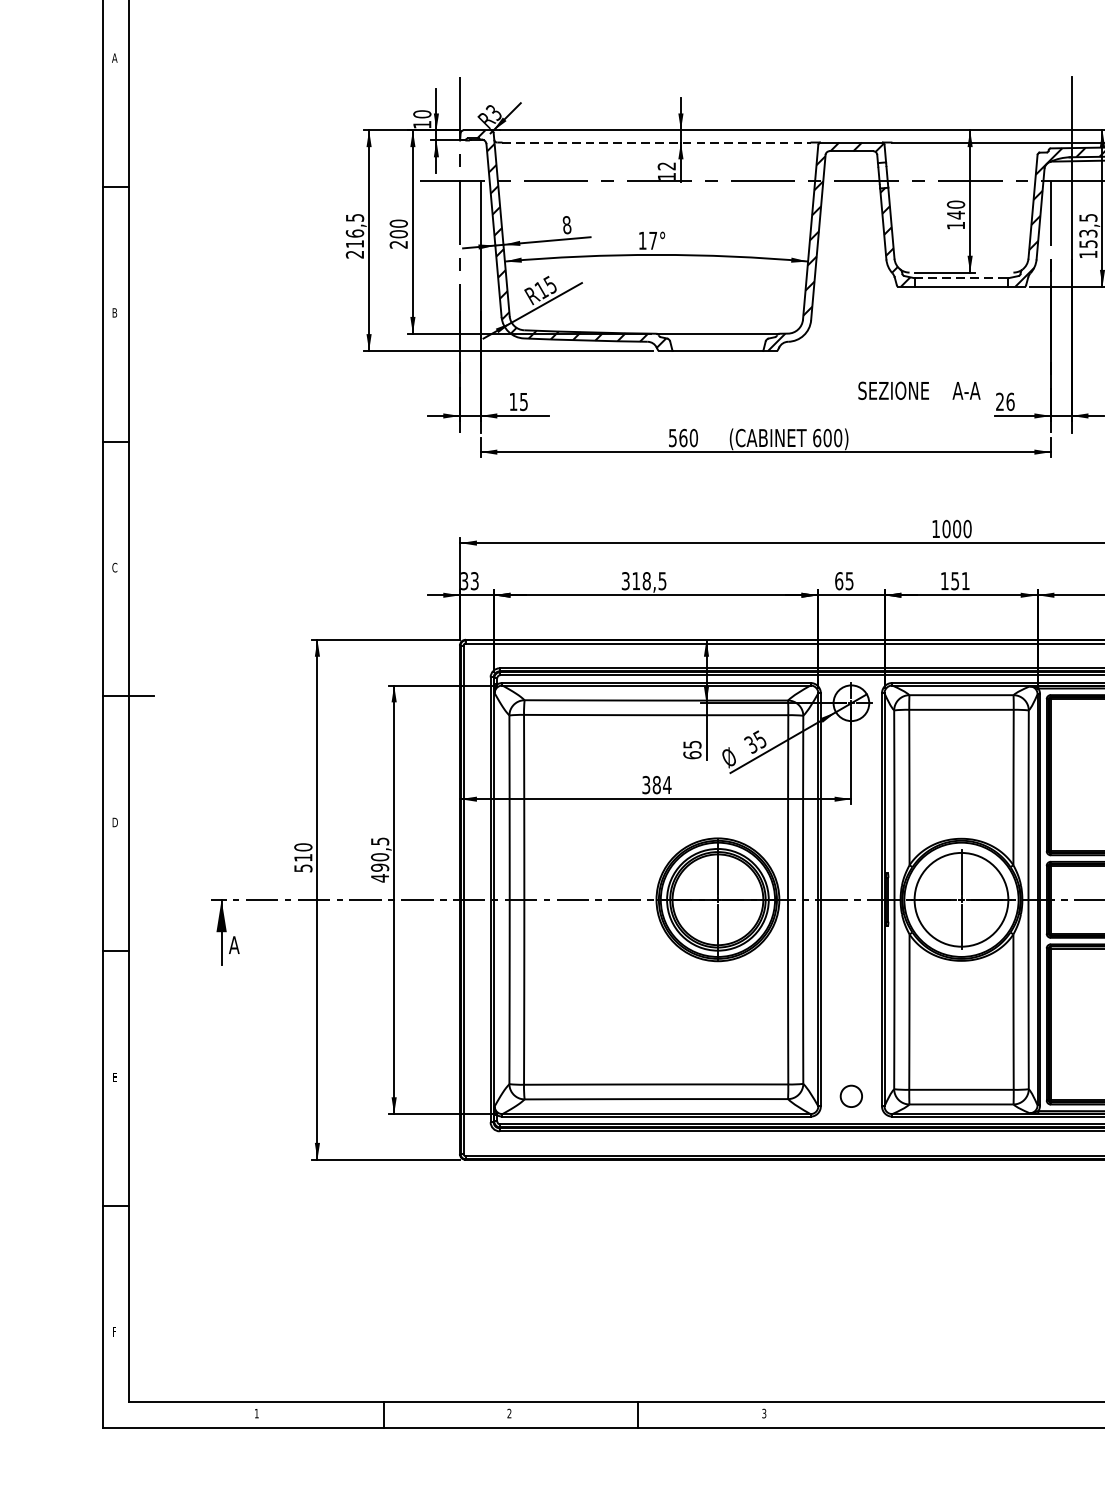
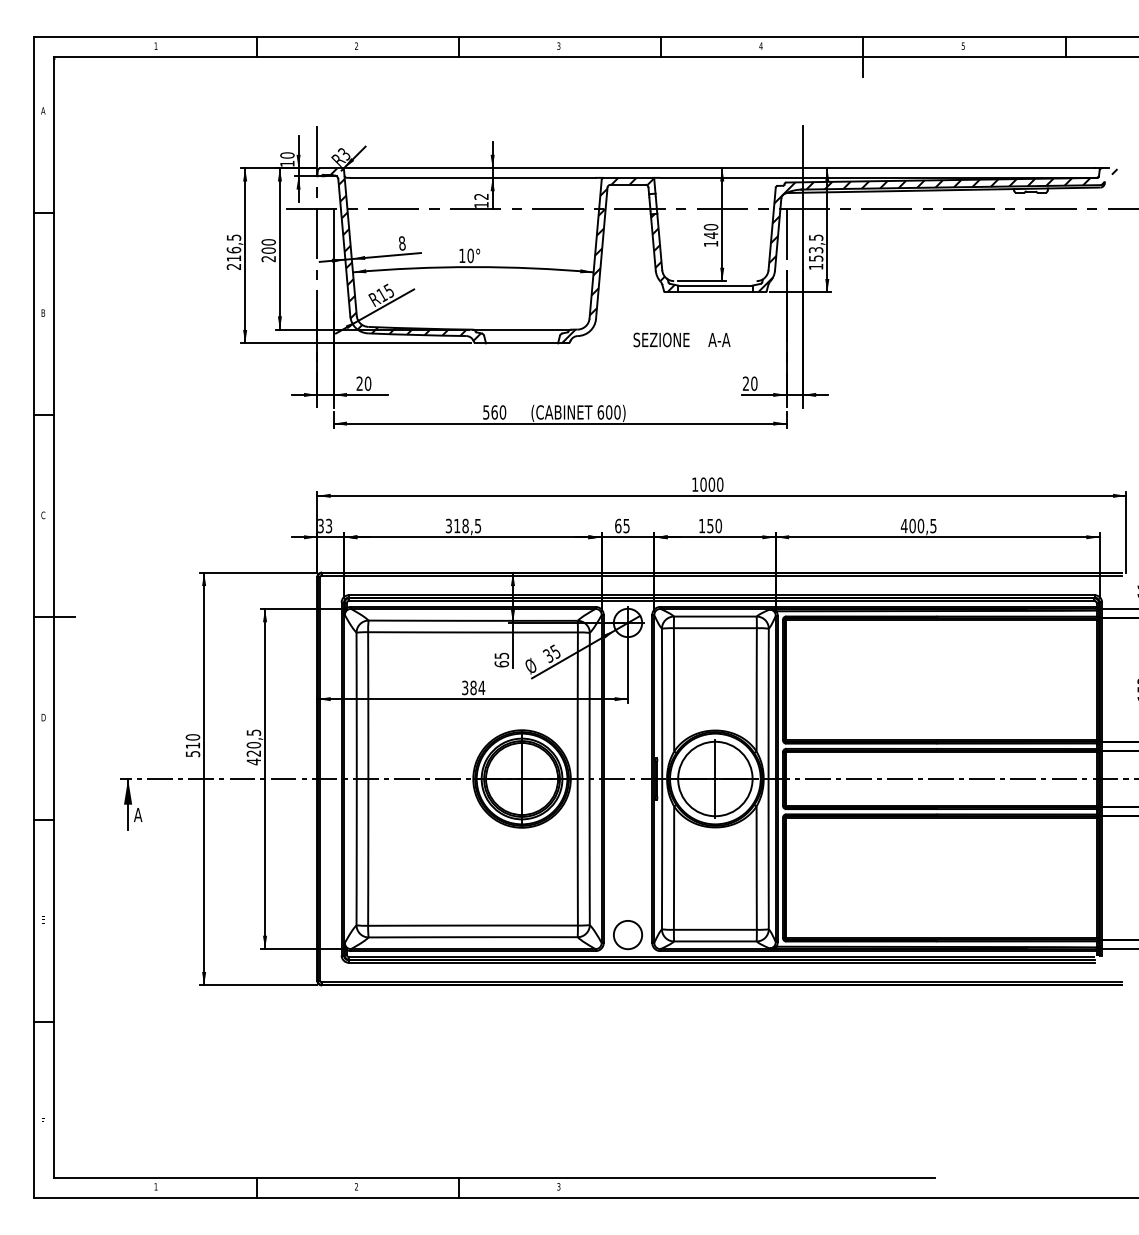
line: (656, 142) -> (473, 177), dashed -> solid
text: (652, 240) -> (470, 255), 17° -> 10°
line: (961, 278) -> (715, 285), dashed -> solid
text: (918, 390) -> (681, 339), moved
text: (518, 401) -> (363, 383), 15 -> 20
text: (1010, 401) -> (754, 383), 26 -> 20
text: (965, 580) -> (718, 525), 151 -> 150
text: (379, 867) -> (253, 753), 490,5 -> 420,5
circle: (850, 1095) -> (627, 934), size x1.67

